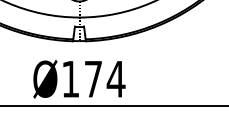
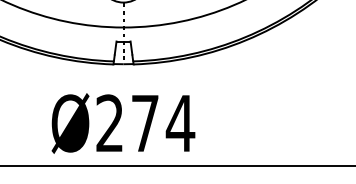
text: (70, 78) -> (109, 122), Ø174 -> Ø274

